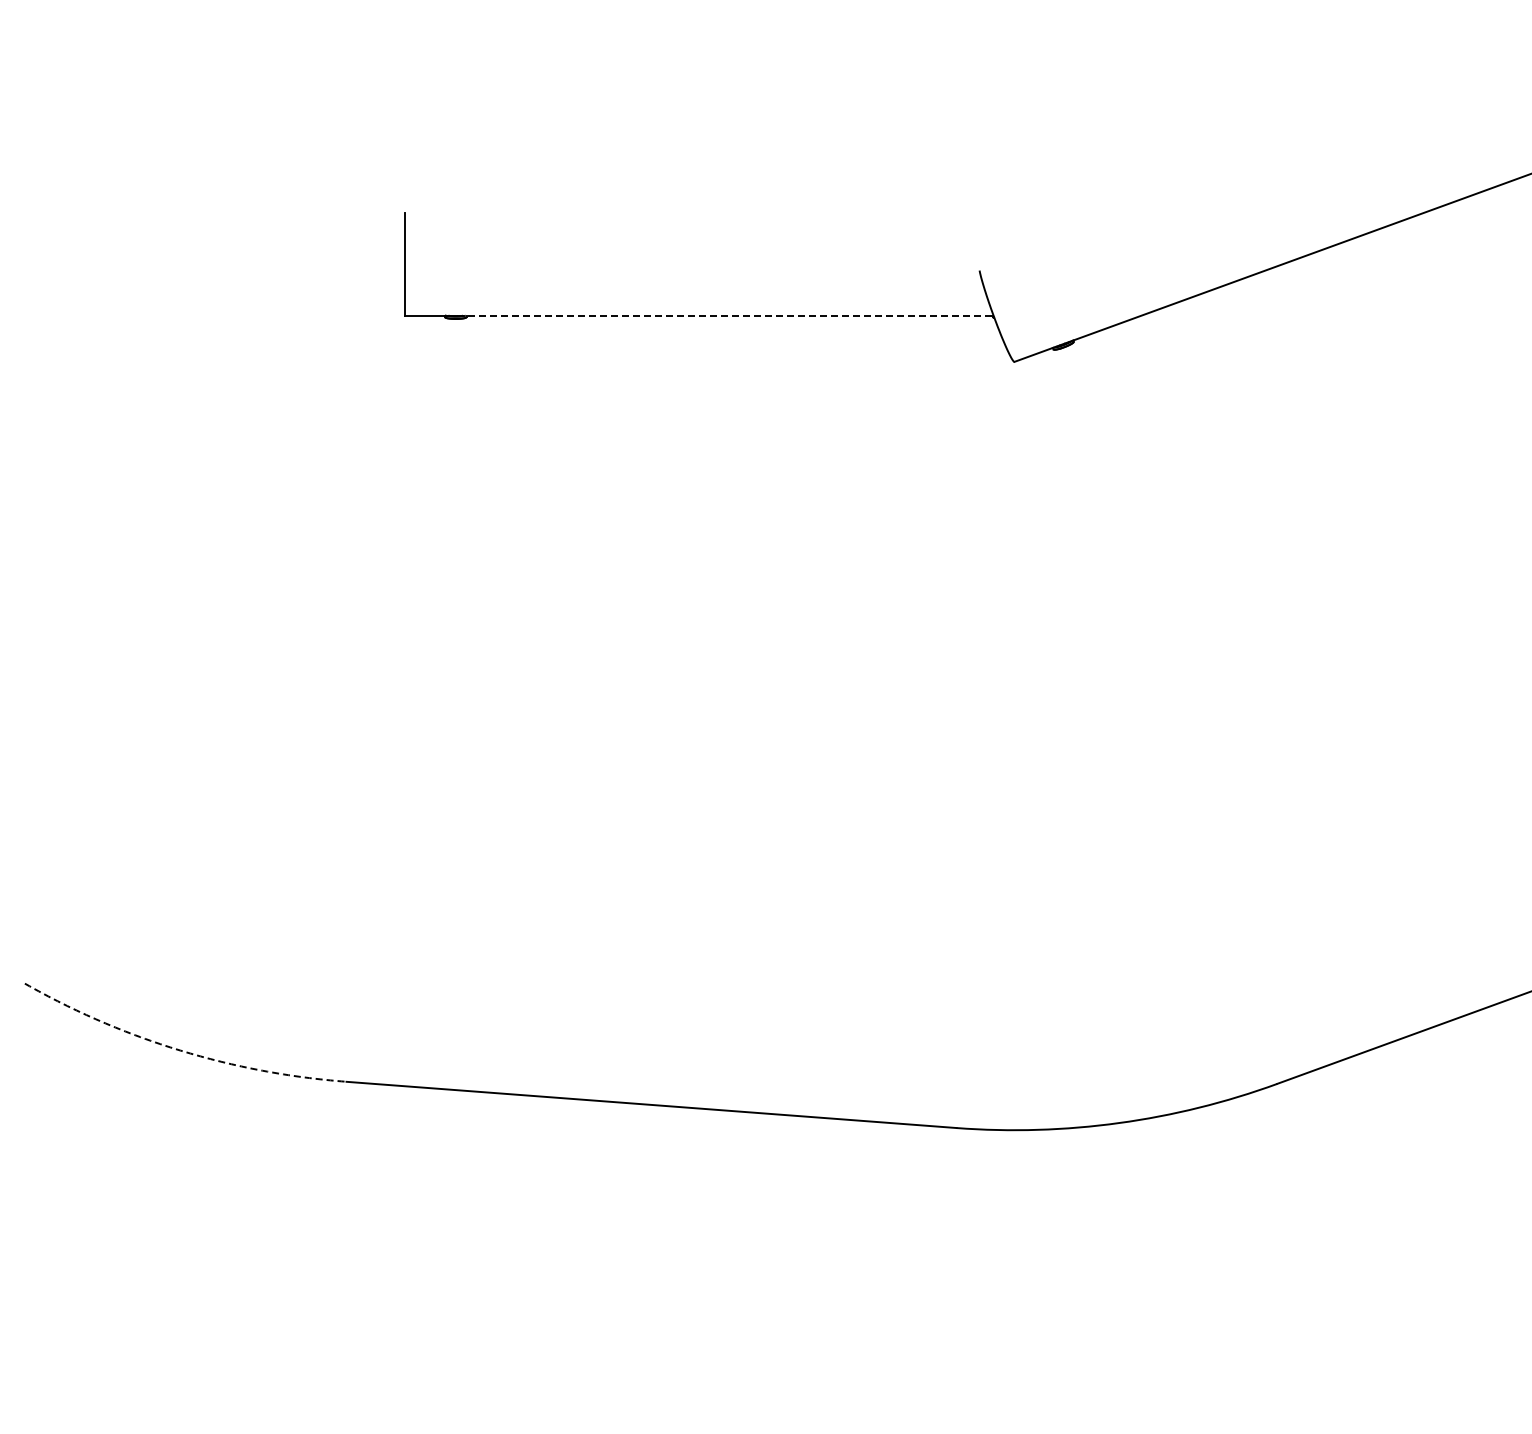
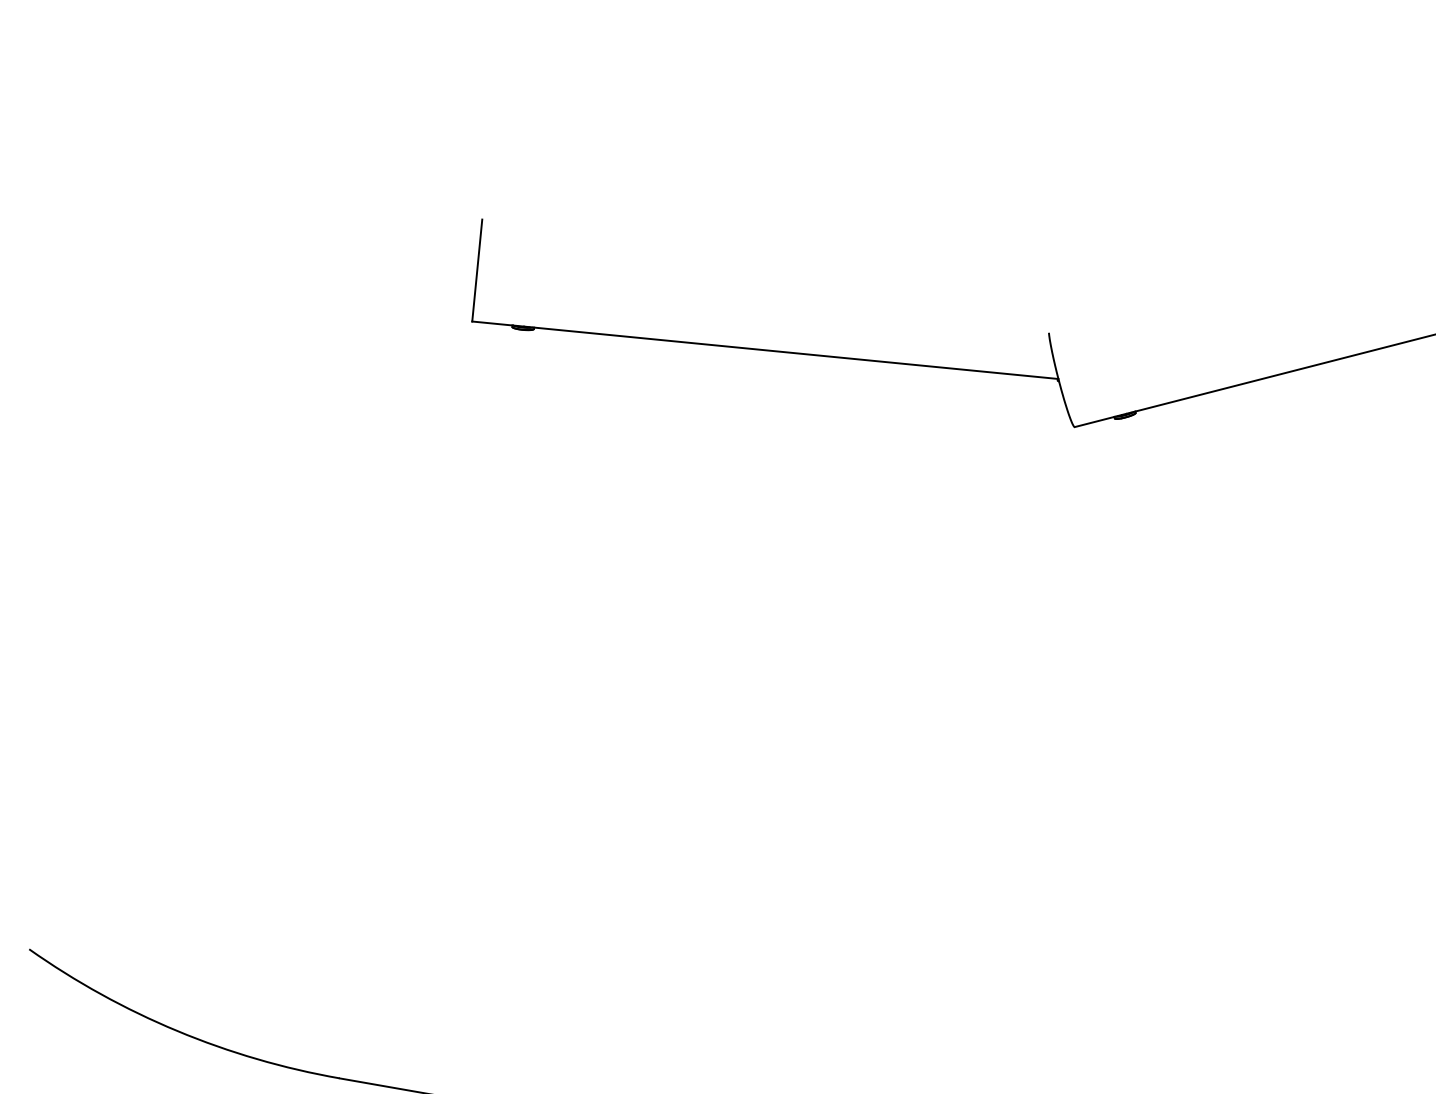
line: (725, 315) -> (791, 352), dashed -> solid
arc: (180, 1050) -> (177, 1031), dashed -> solid

